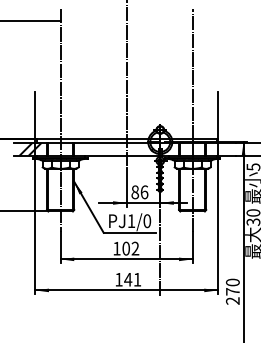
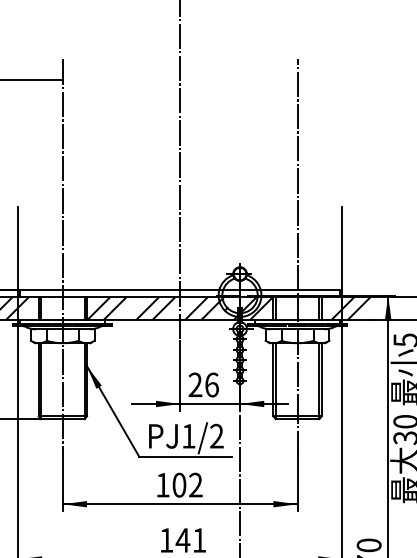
hatch: (126, 148) -> (179, 307), added
hatch: (219, 148) -> (345, 307), added
text: (135, 192) -> (195, 385), 86 -> 26
text: (147, 221) -> (217, 436), PJ1/0 -> PJ1/2

